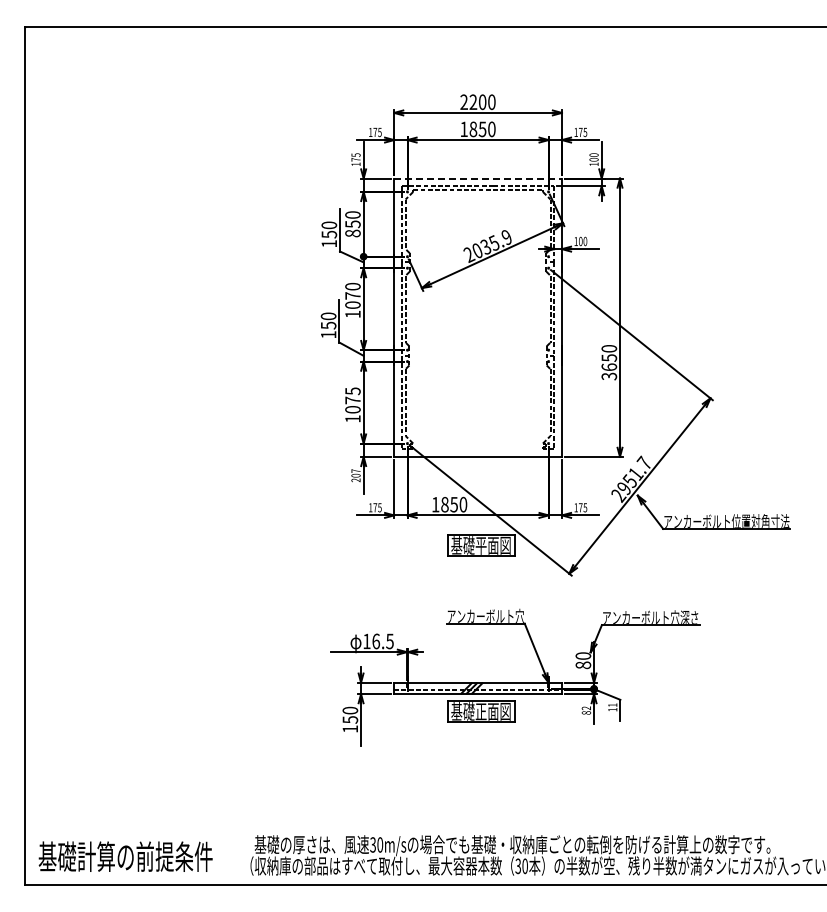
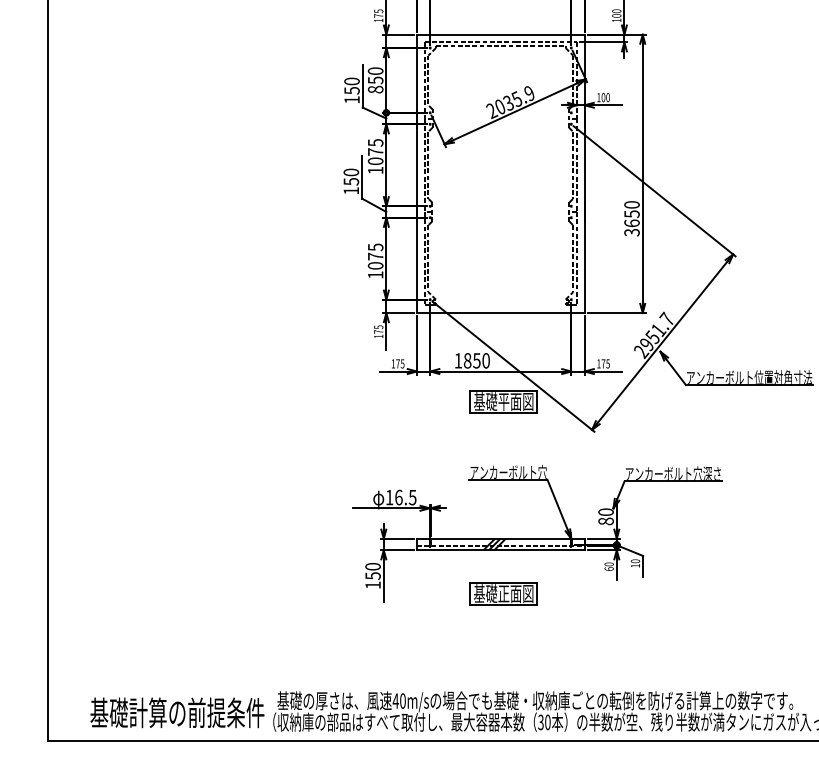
line: (478, 178) -> (501, 34), dashed -> solid
text: (352, 286) -> (375, 142), 1070 -> 1075
text: (355, 475) -> (378, 331), 207 -> 175
text: (612, 704) -> (635, 560), 11 -> 10
text: (586, 710) -> (609, 566), 82 -> 60
part: (481, 711) -> (504, 593), moved
text: (372, 844) -> (395, 700), 30m/s -> 40m/s
text: (125, 856) -> (177, 712), moved

